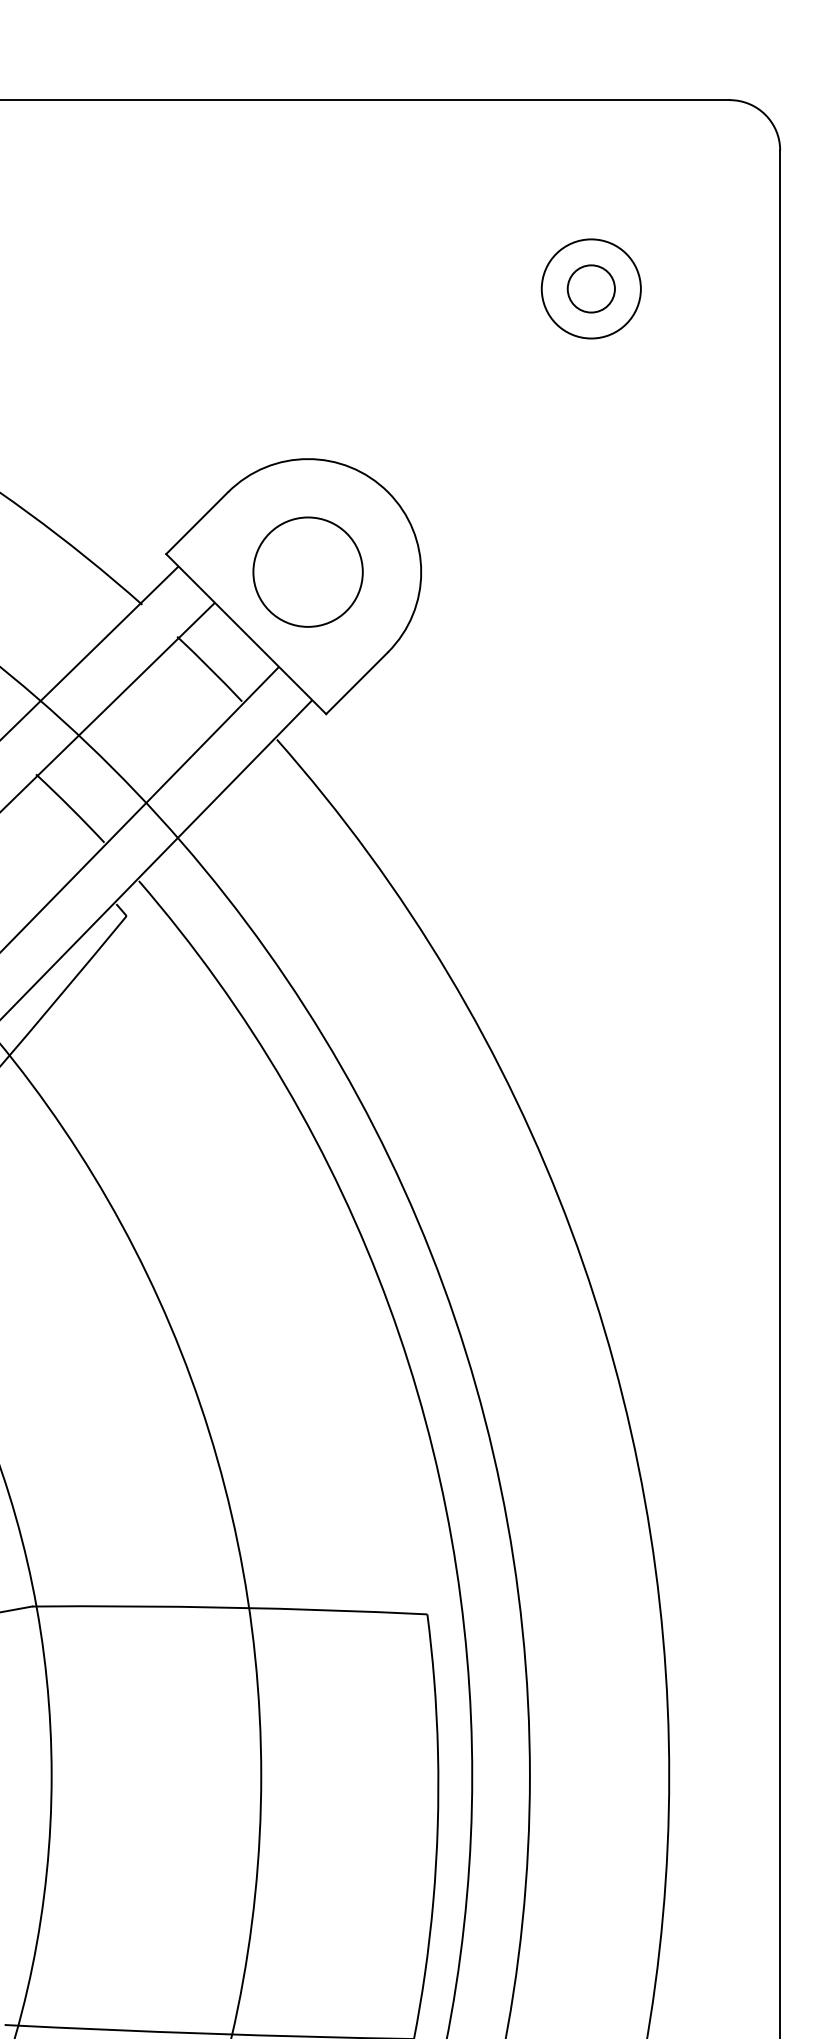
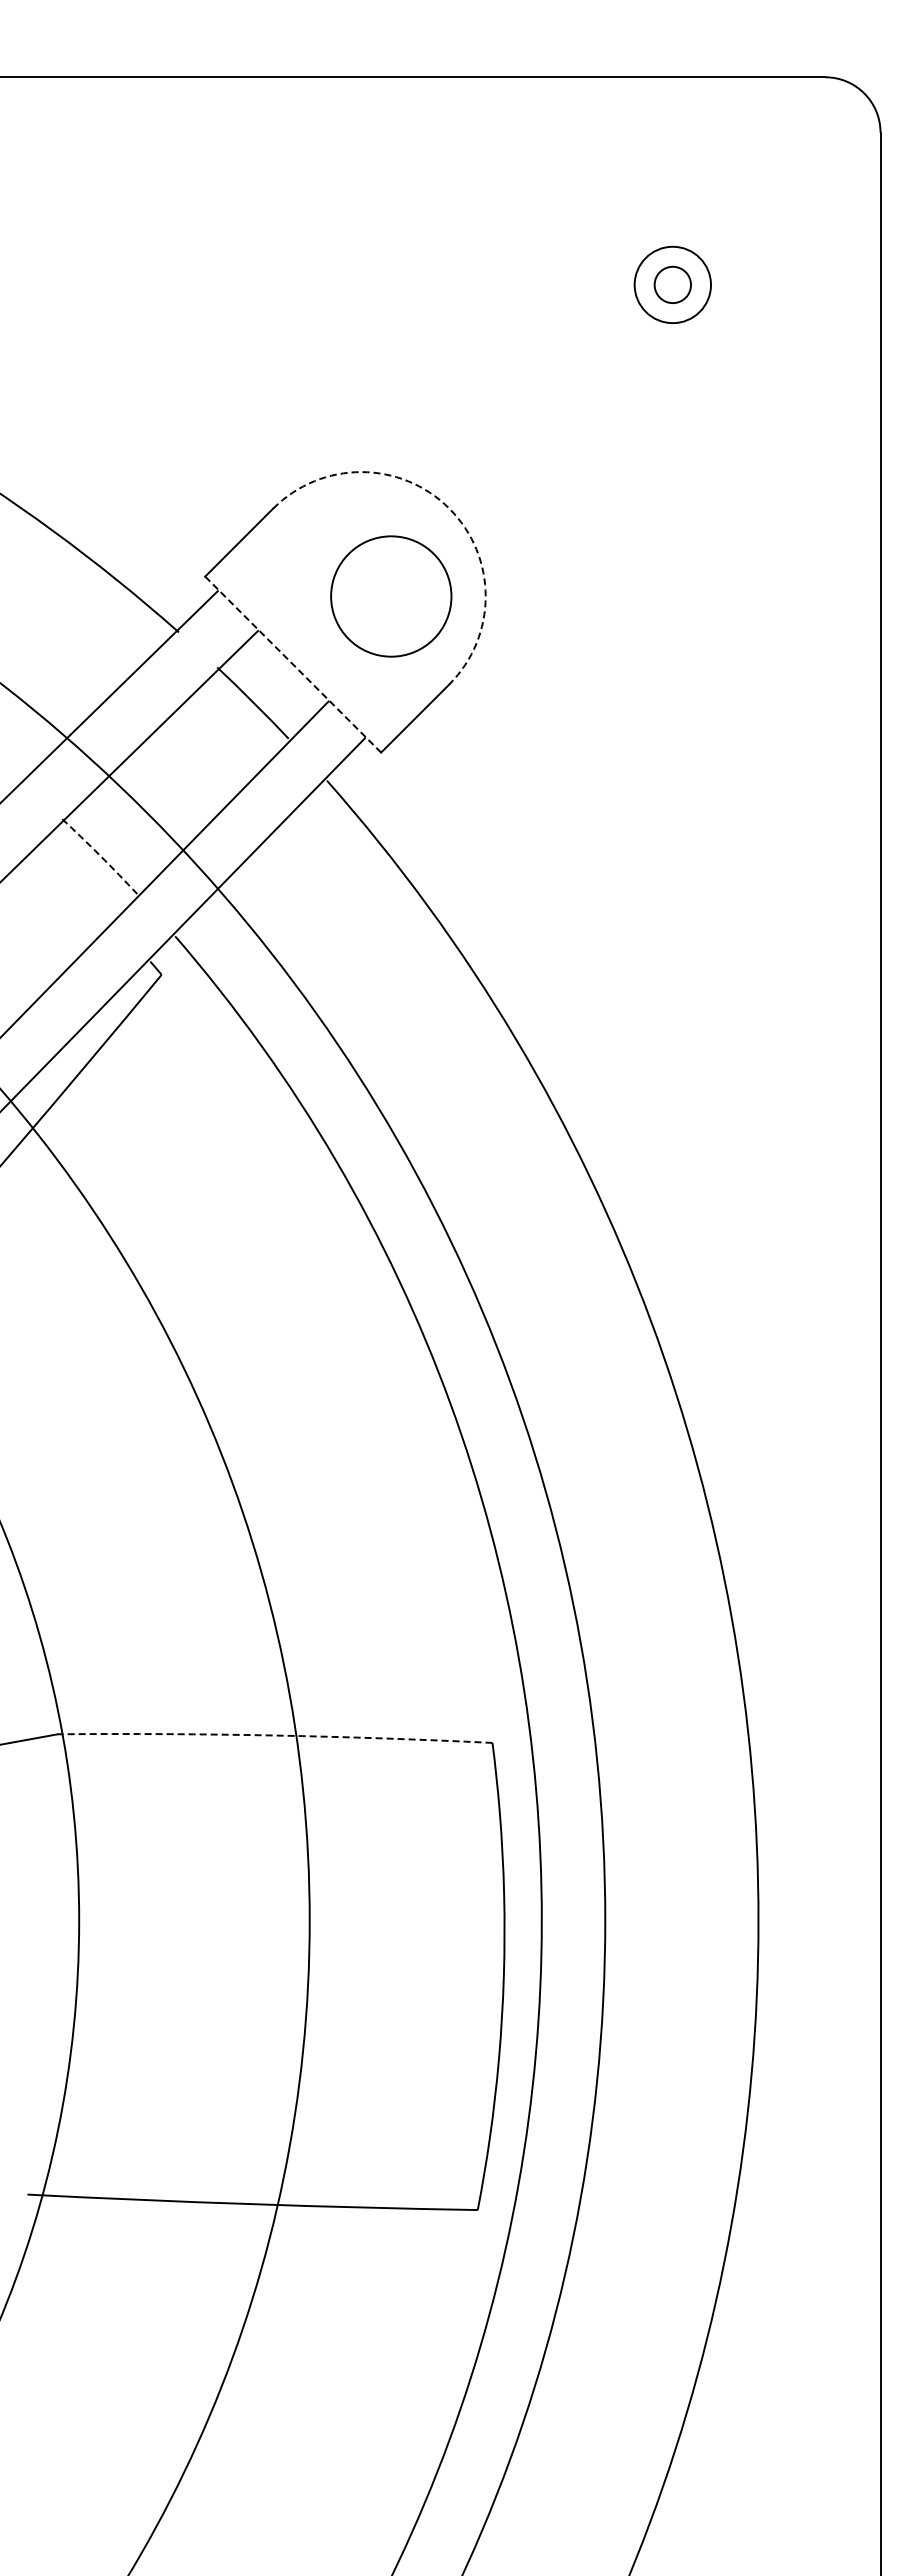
circle: (591, 288) -> (672, 284), size x0.7
circle: (591, 288) -> (672, 284), size x0.7
arc: (388, 492) -> (449, 508), solid -> dashed
circle: (308, 572) -> (391, 596), moved
line: (246, 633) -> (293, 664), solid -> dashed
arc: (71, 807) -> (100, 855), solid -> dashed
arc: (230, 1607) -> (275, 1735), solid -> dashed

